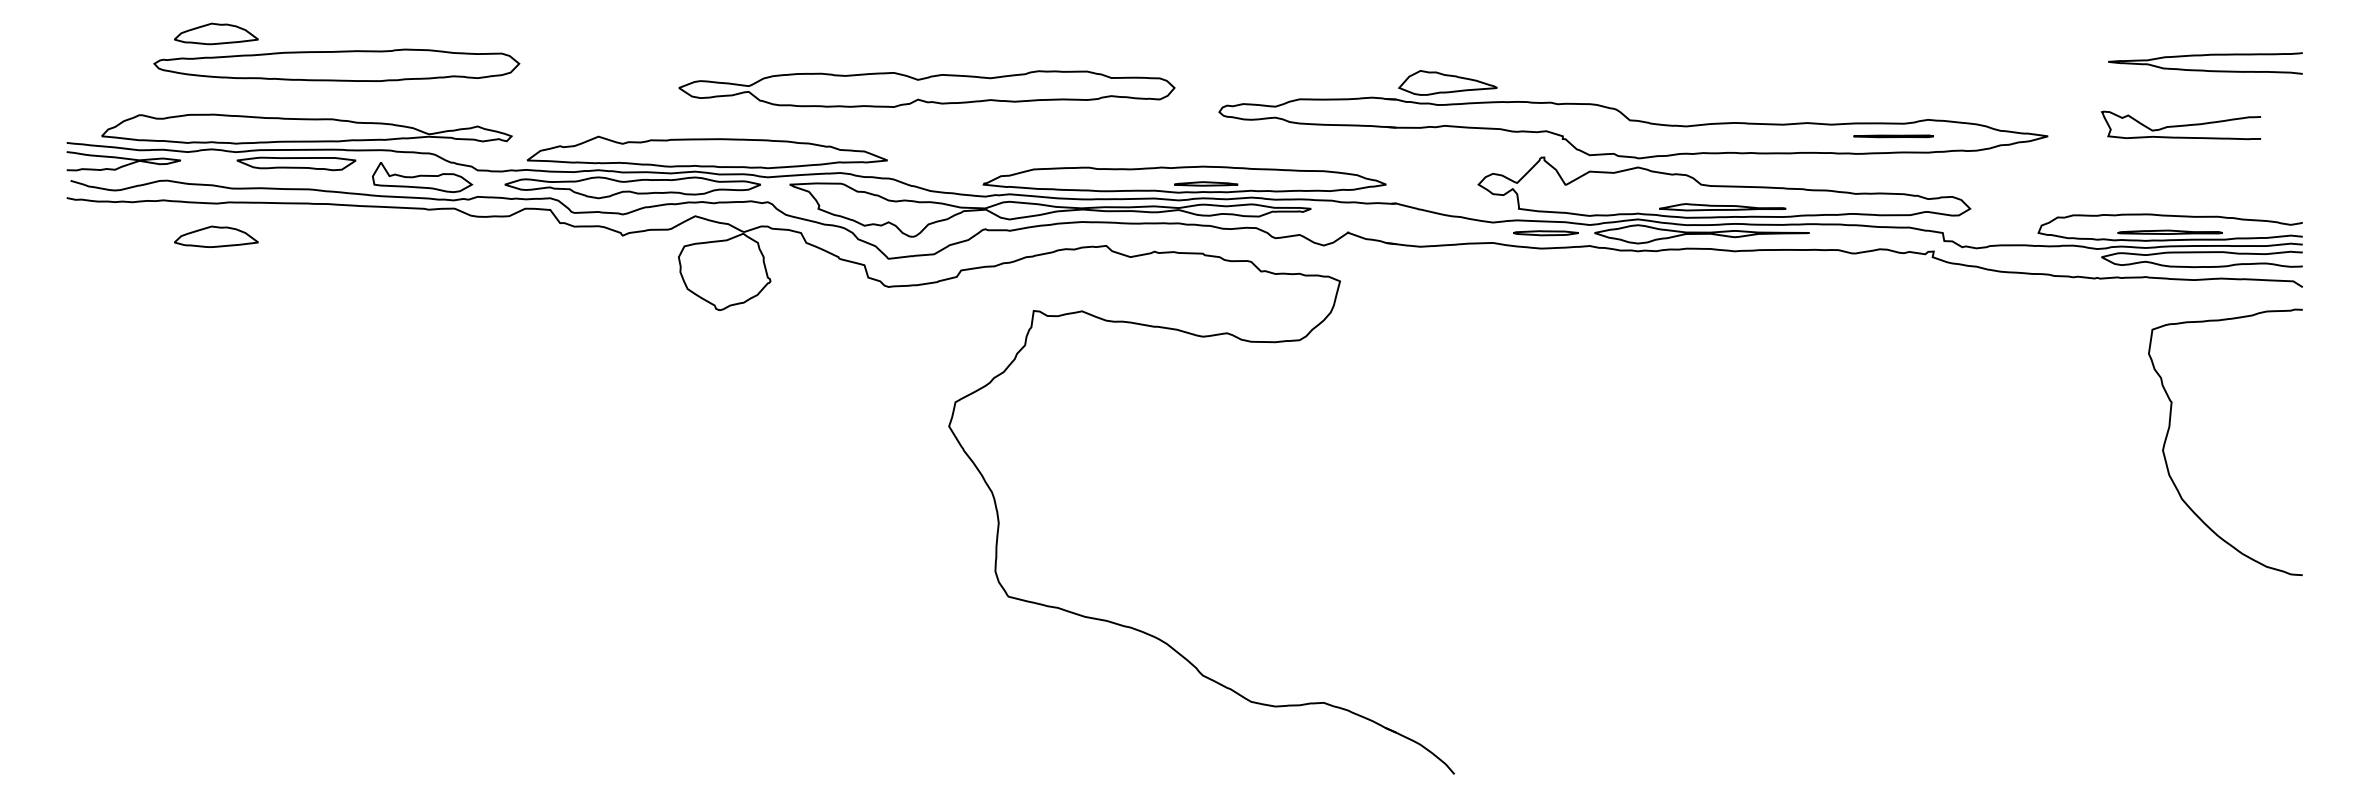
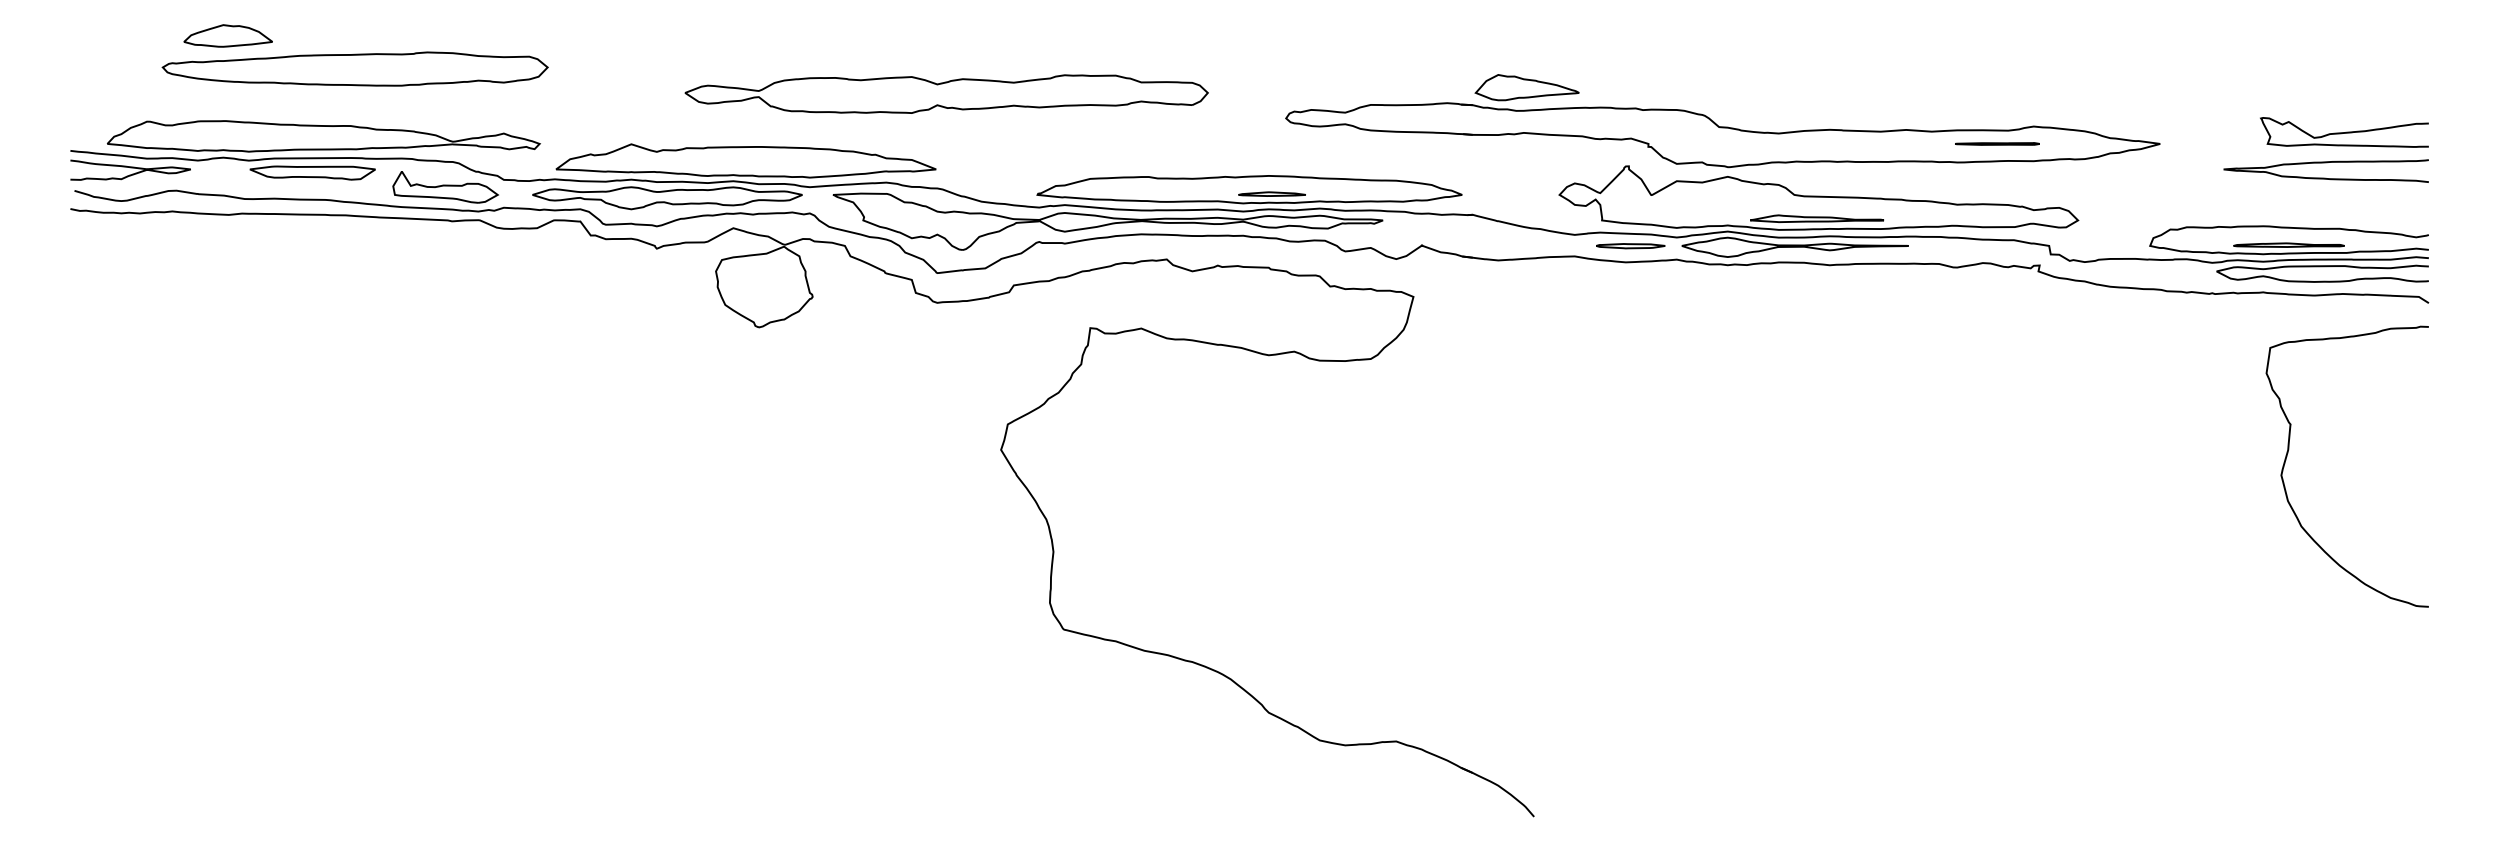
curve: (2204, 56) -> (2325, 163), moved
part: (926, 88) -> (946, 93), moved
curve: (2181, 125) -> (2344, 132), moved
part: (215, 236) -> (227, 249), removed

